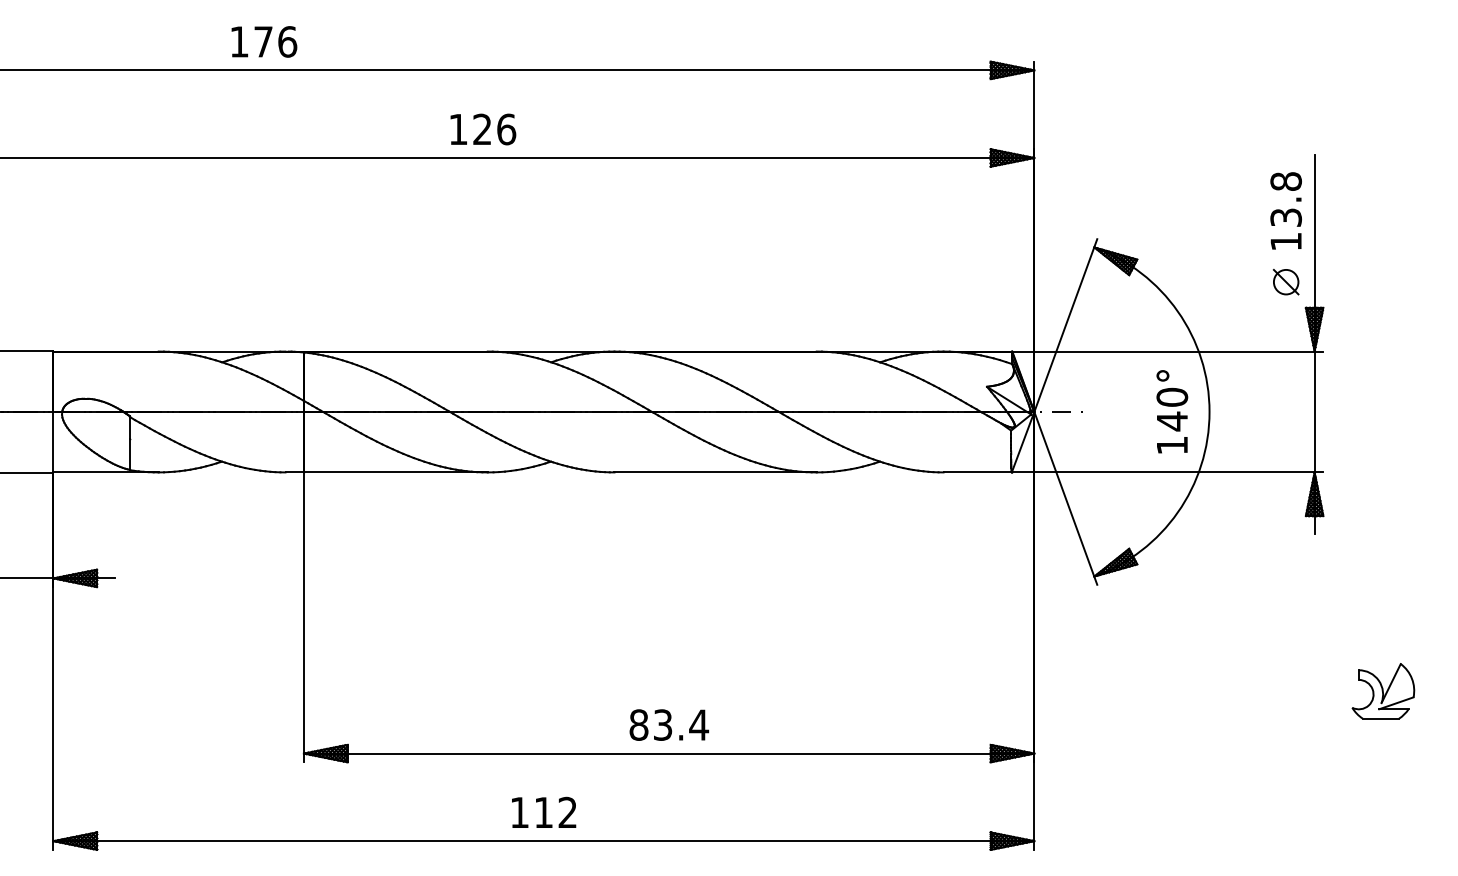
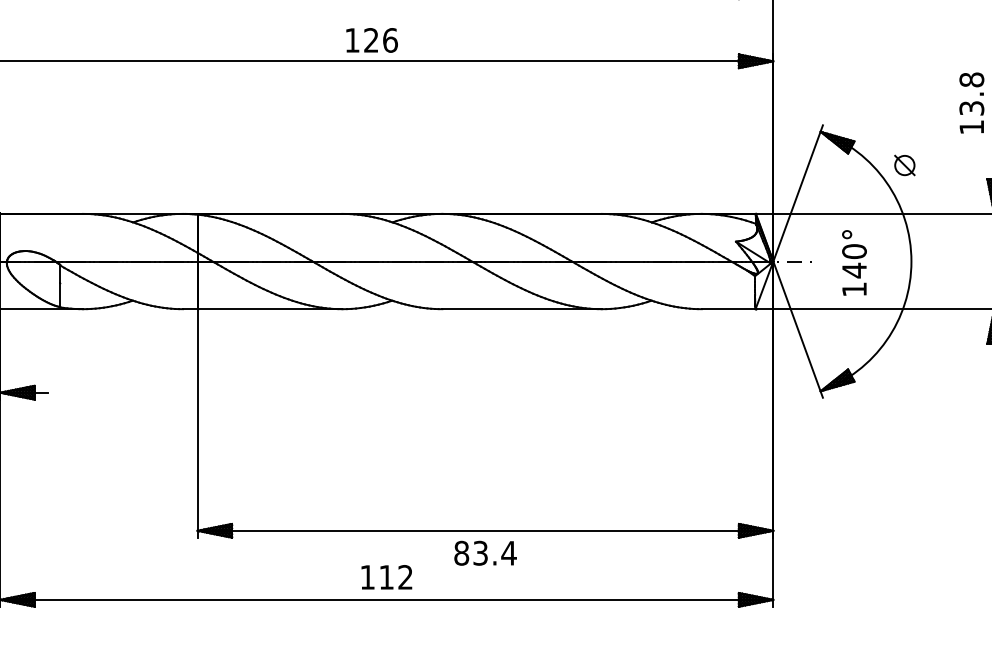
text: (483, 129) -> (372, 40), moved
part: (1285, 281) -> (904, 164), moved
text: (1172, 411) -> (854, 262), moved
text: (669, 724) -> (485, 552), moved

